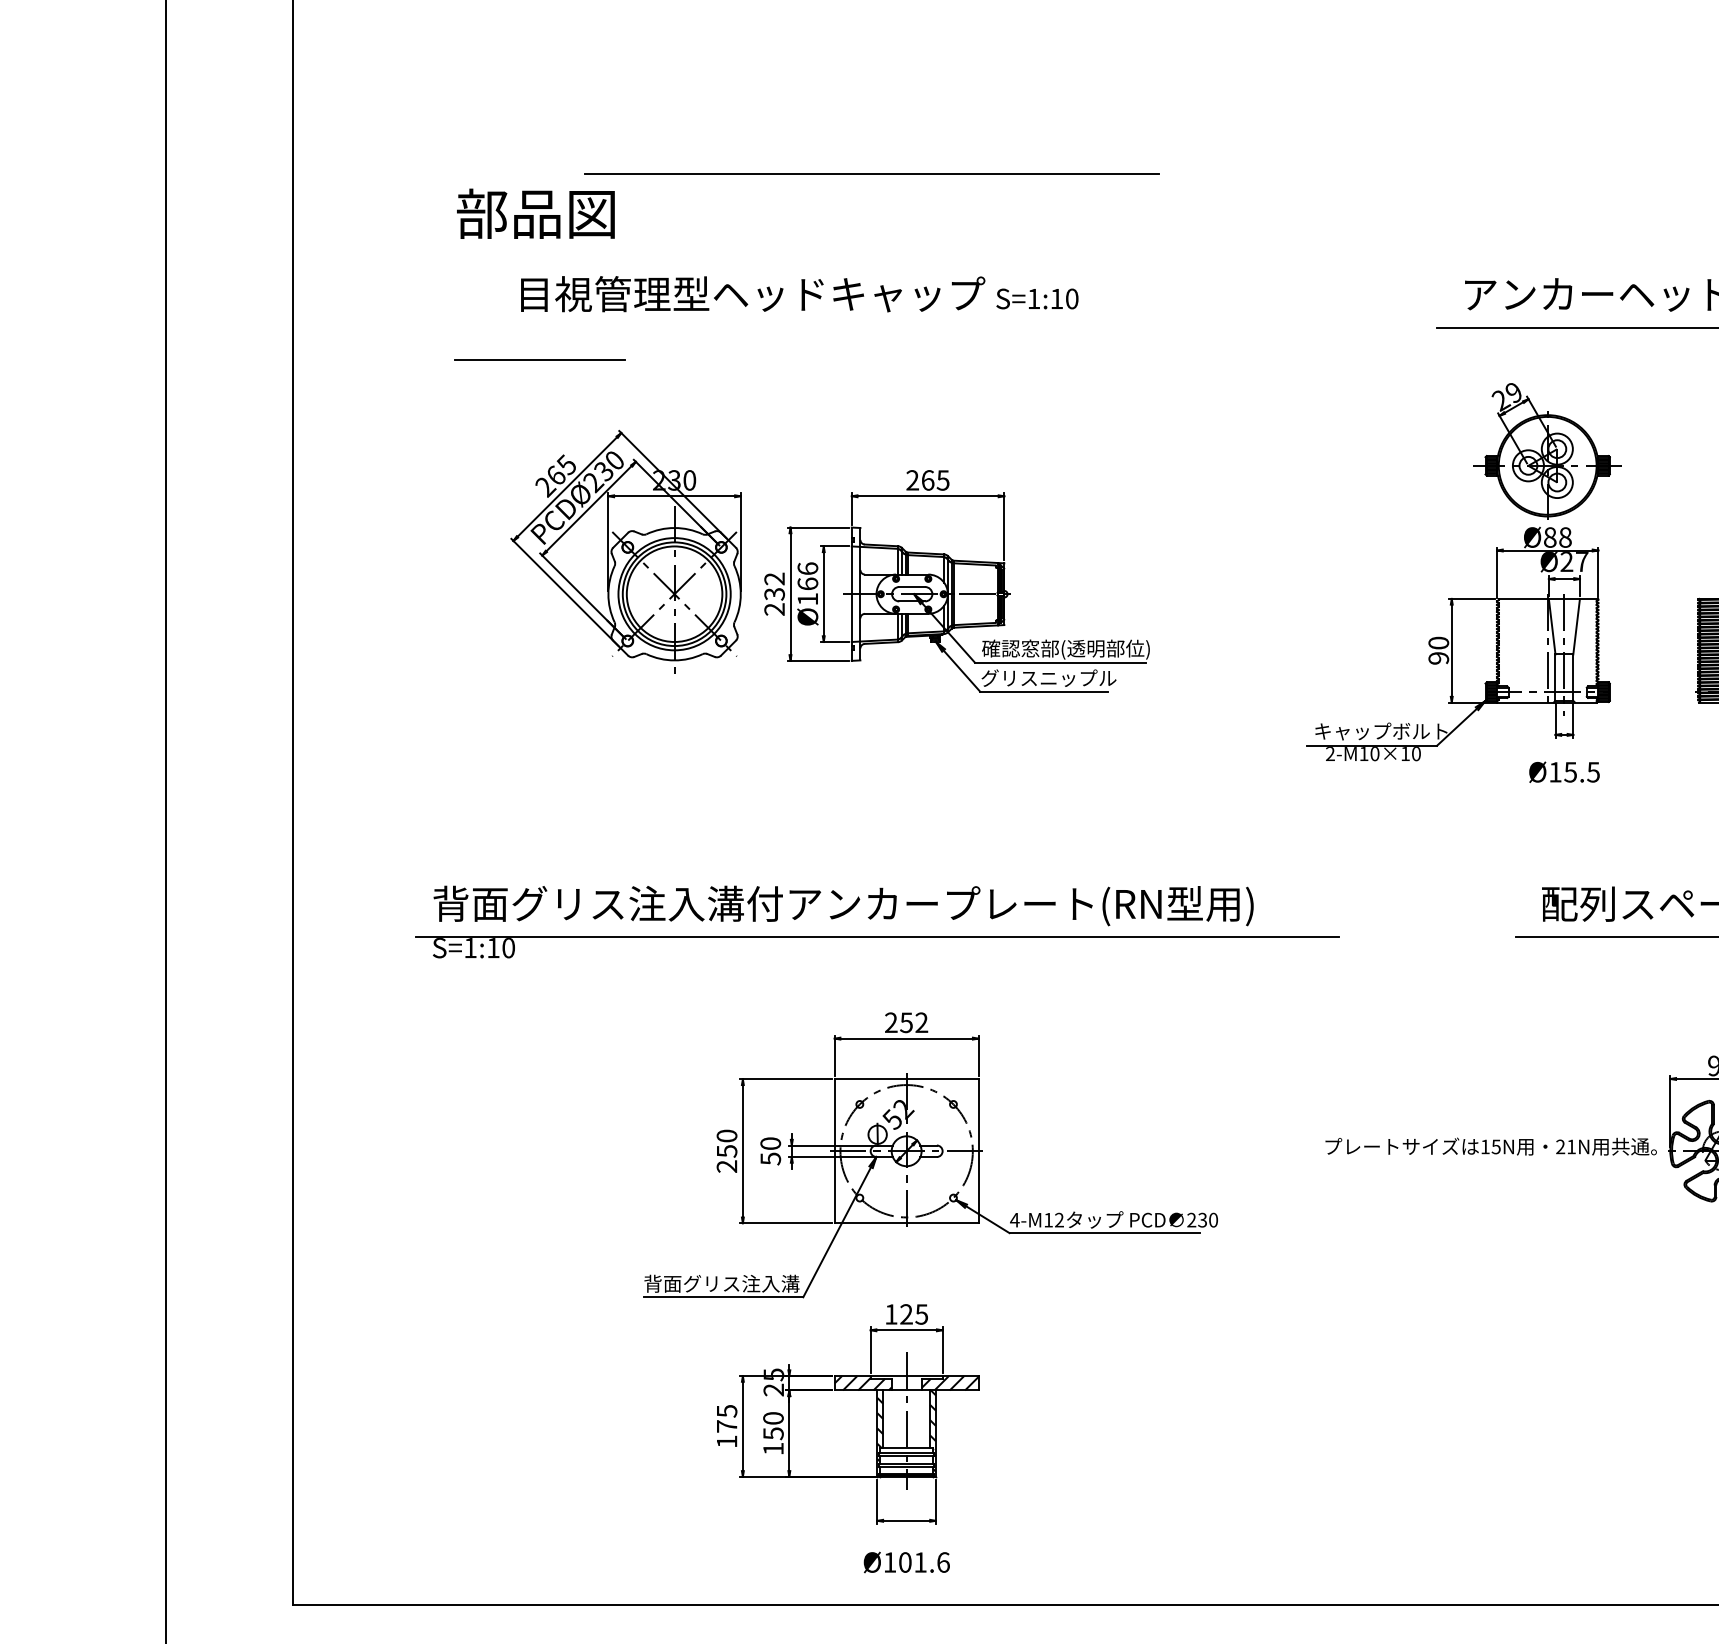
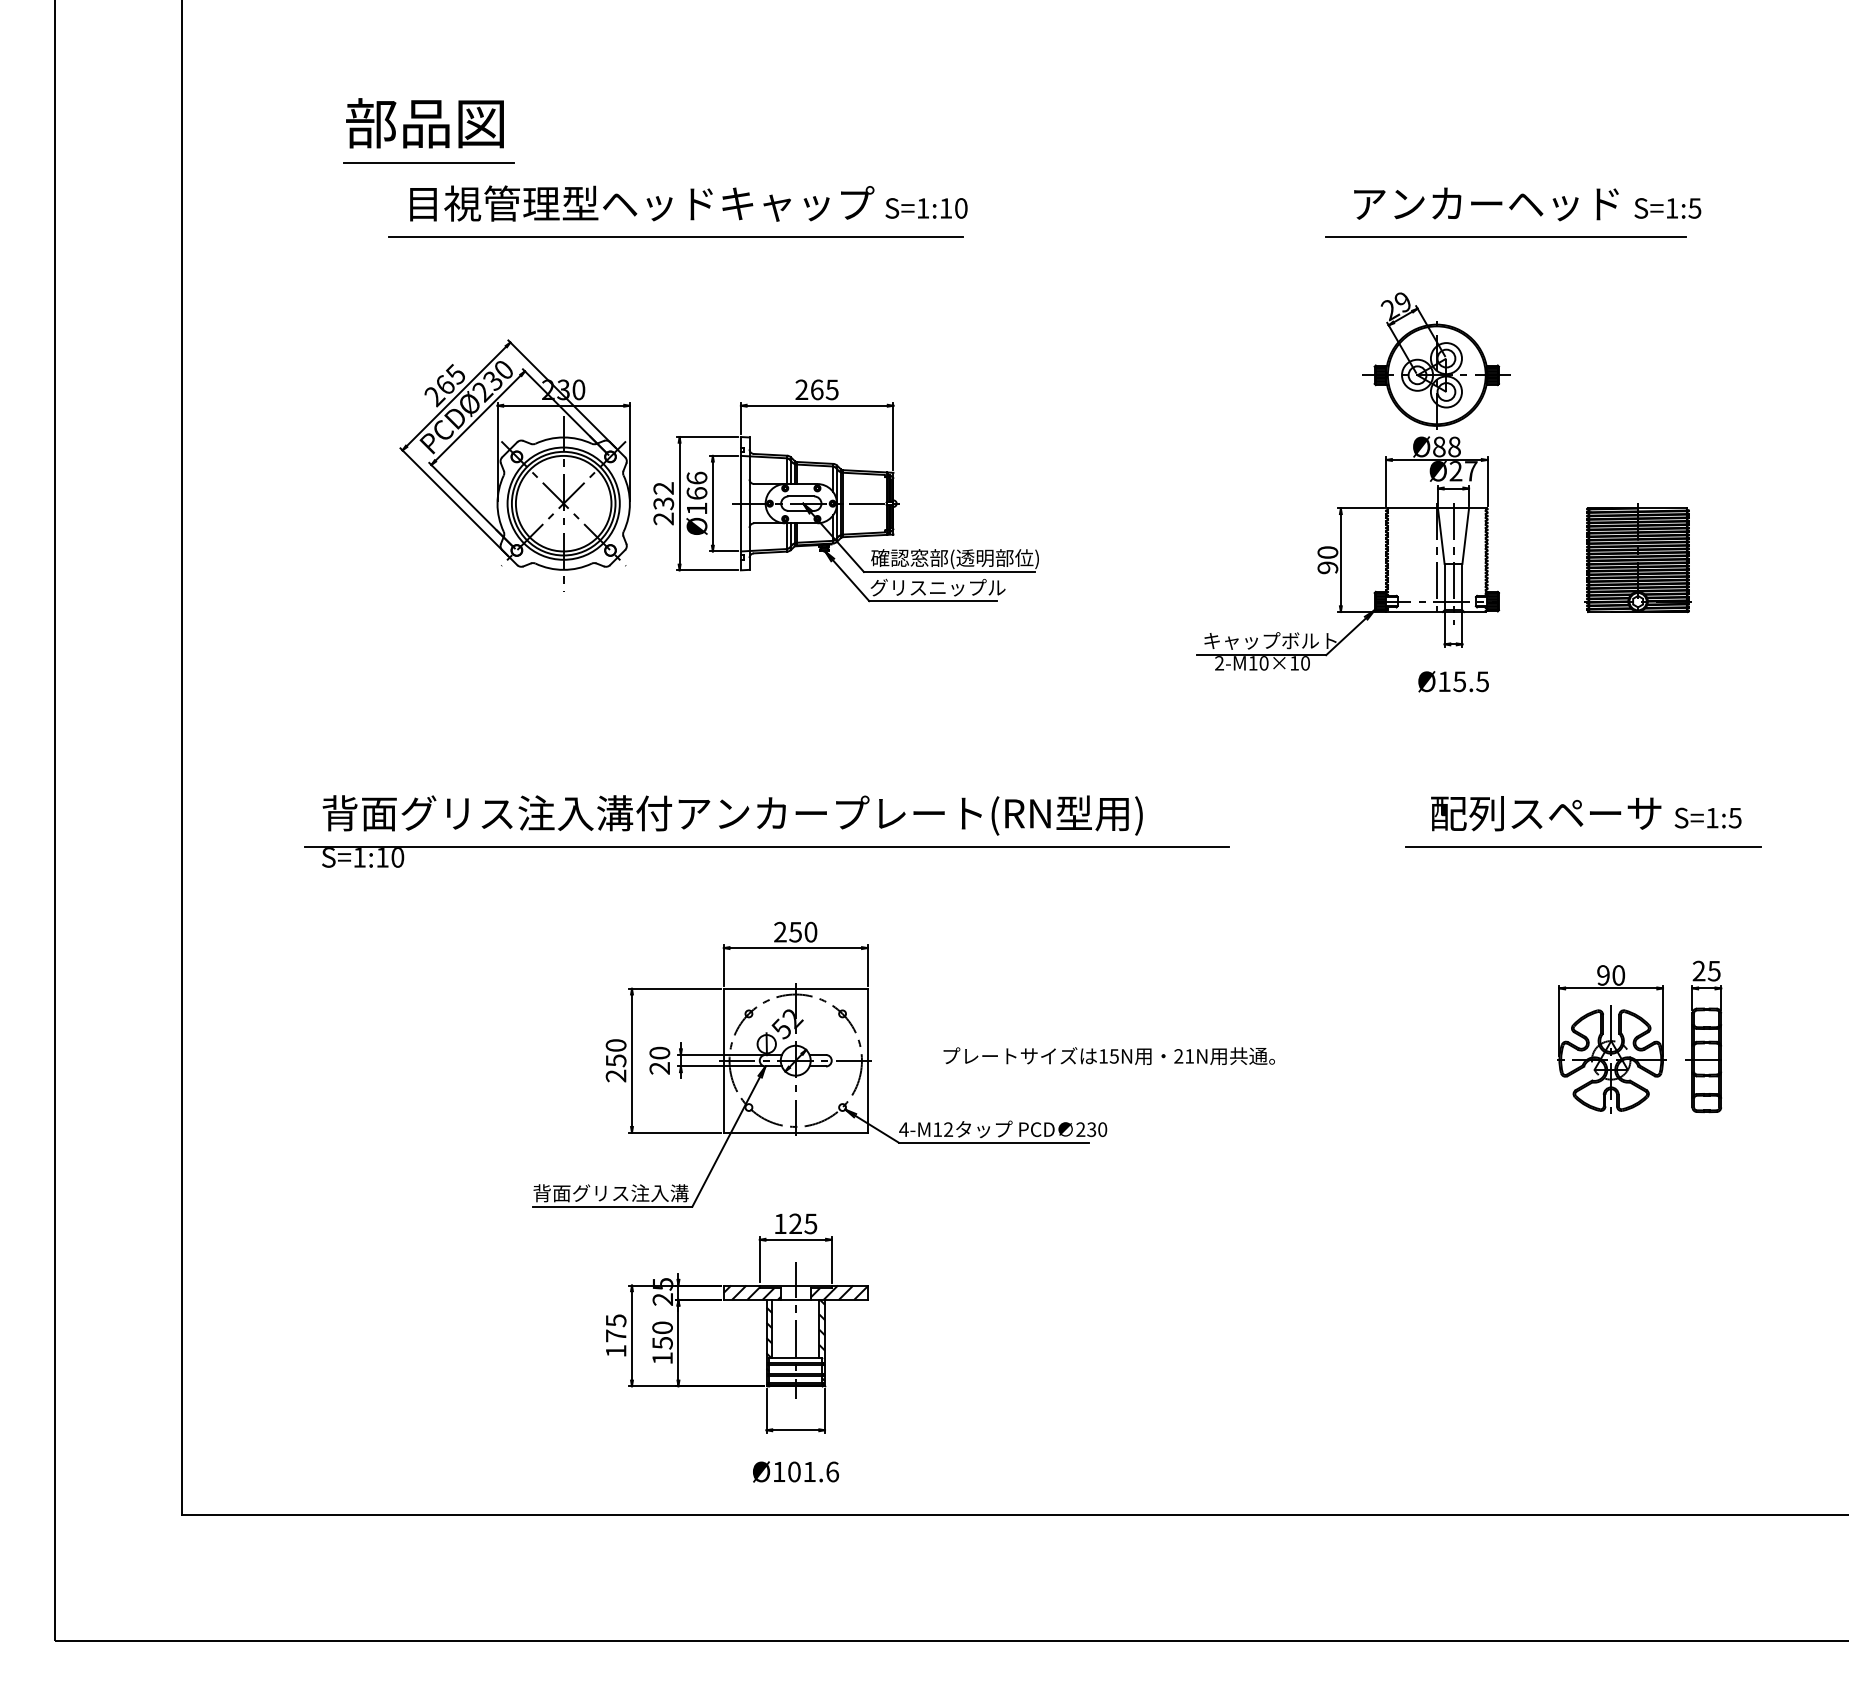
line: (871, 173) -> (675, 236), moved
line: (539, 359) -> (428, 162), moved
text: (921, 1023) -> (810, 932), 252 -> 250
text: (1490, 1146) -> (1108, 1055), moved
text: (770, 1159) -> (659, 1068), 50 -> 20

